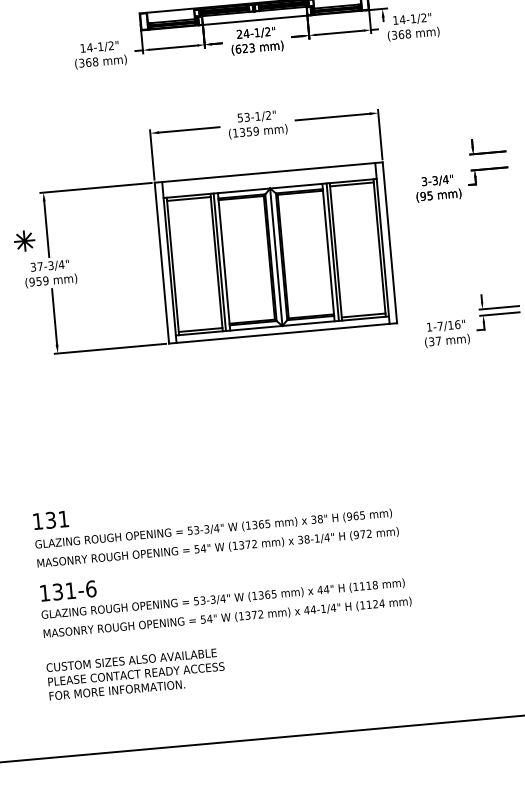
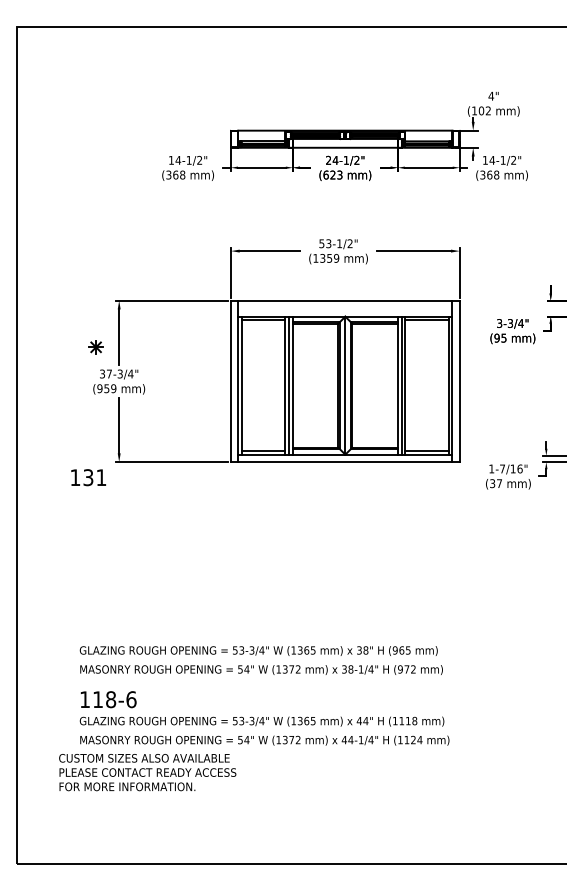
part: (24, 241) -> (95, 347), size x0.7
text: (50, 520) -> (88, 477), moved
text: (64, 591) -> (104, 699), 131-6 -> 118-6
text: (135, 674) -> (147, 772), moved

